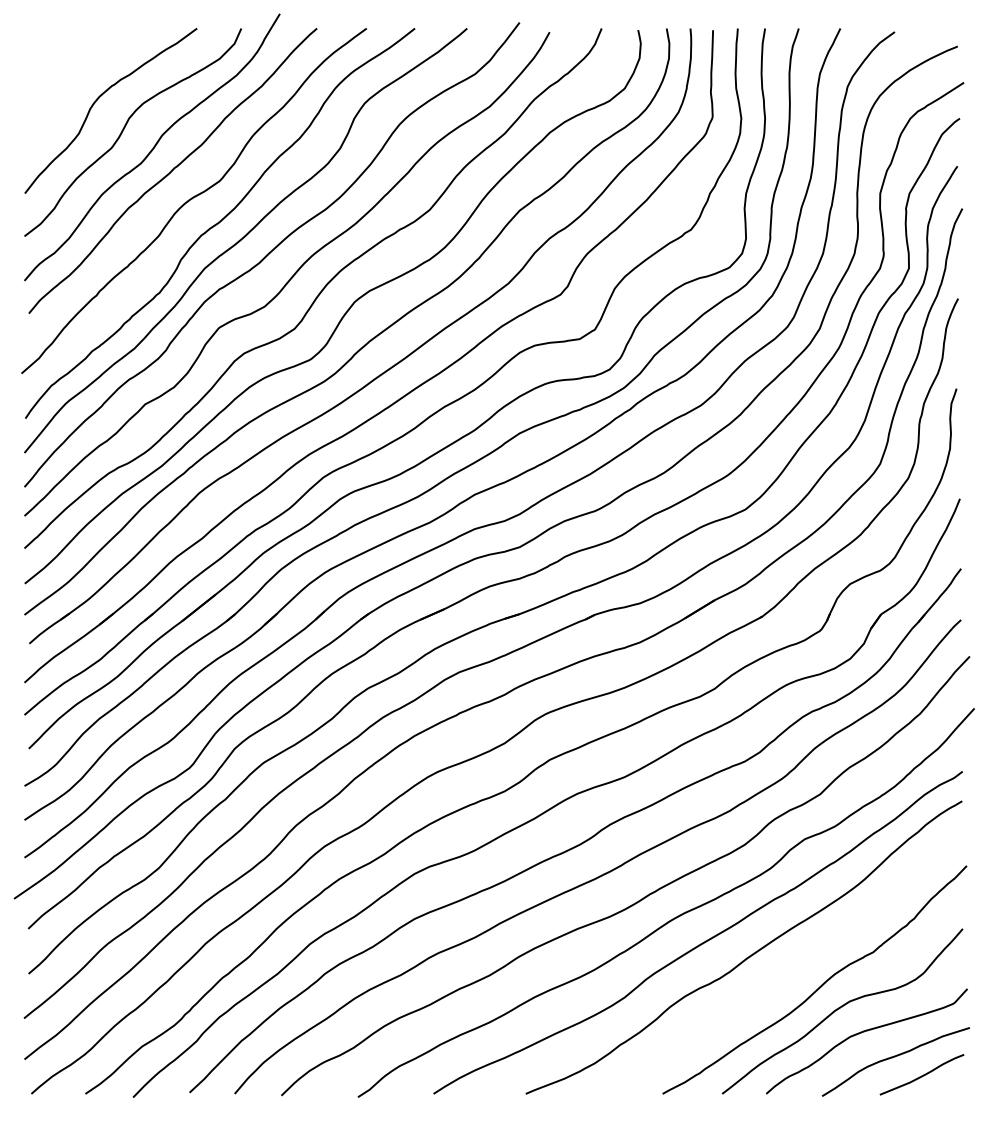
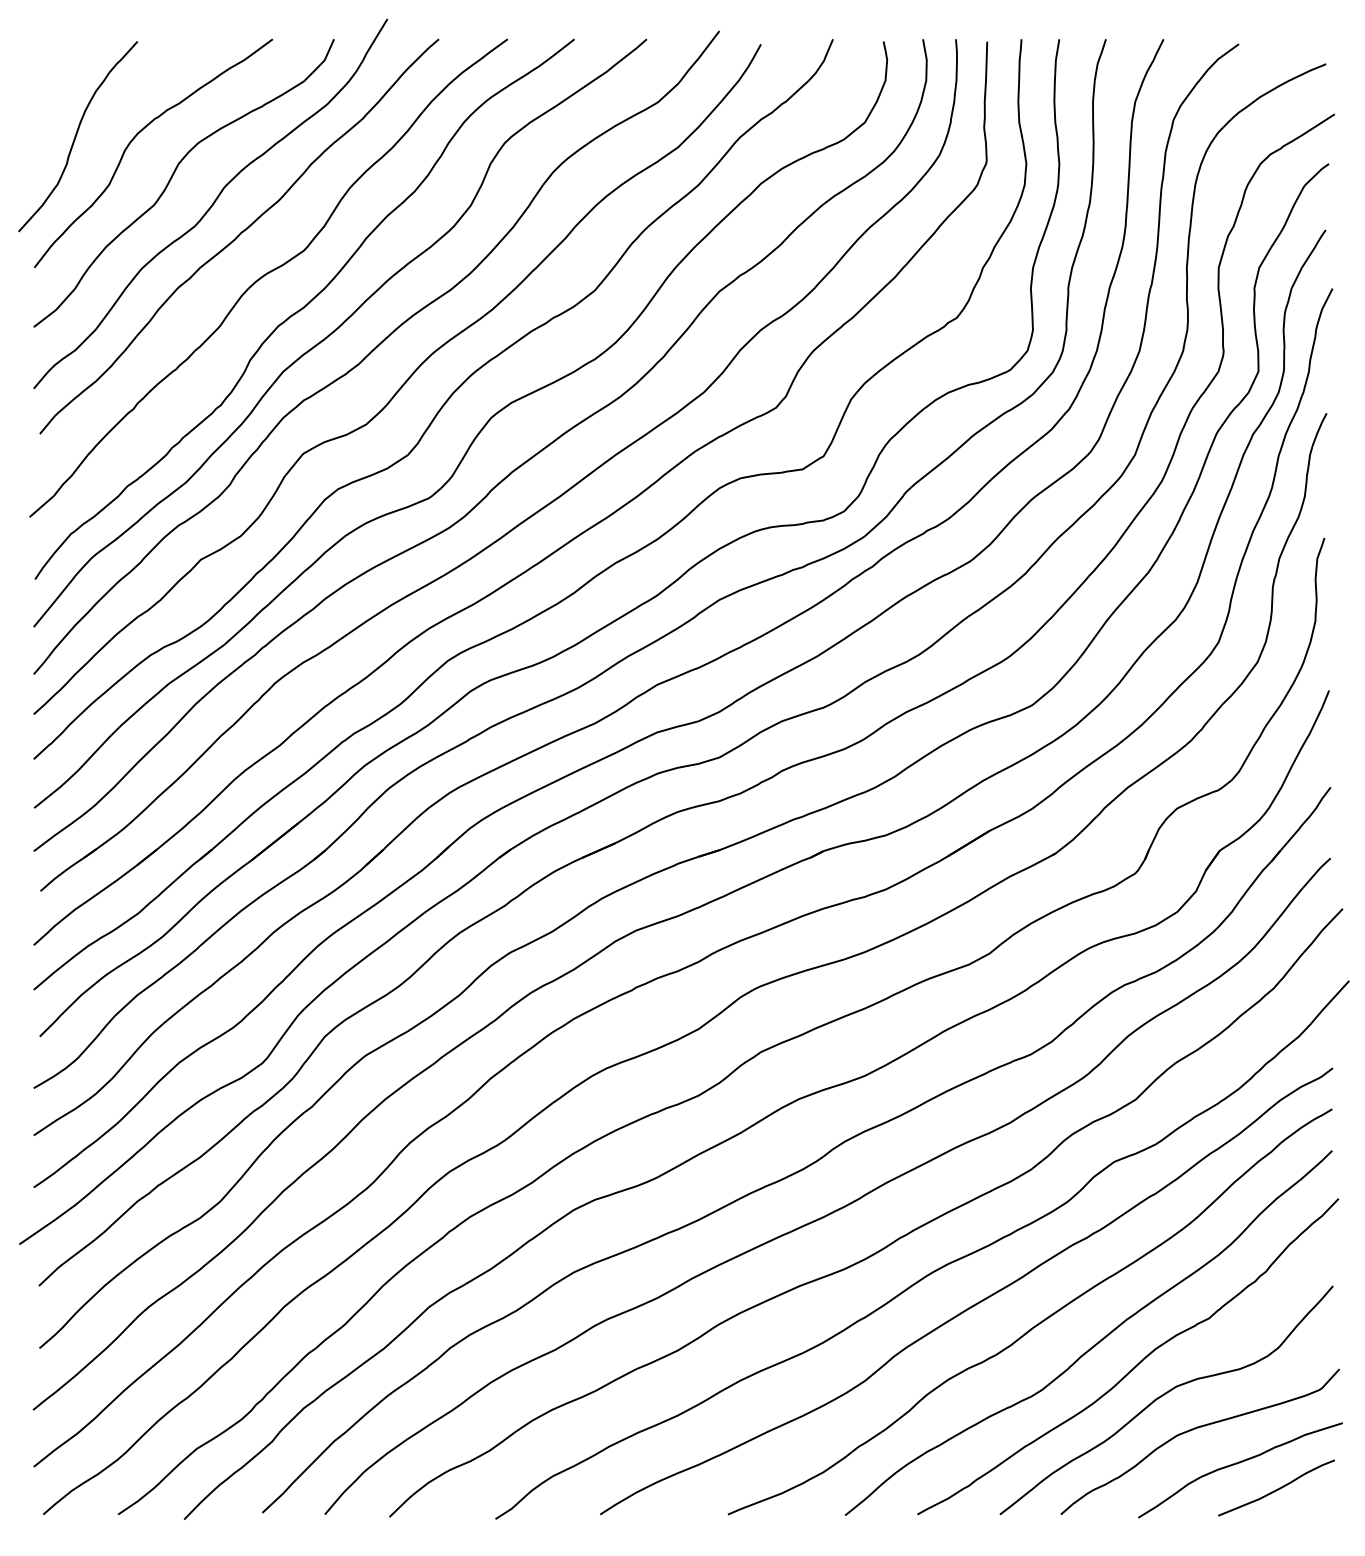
curve: (56, 97) -> (78, 134), added
curve: (790, 970) -> (1094, 1343), added

